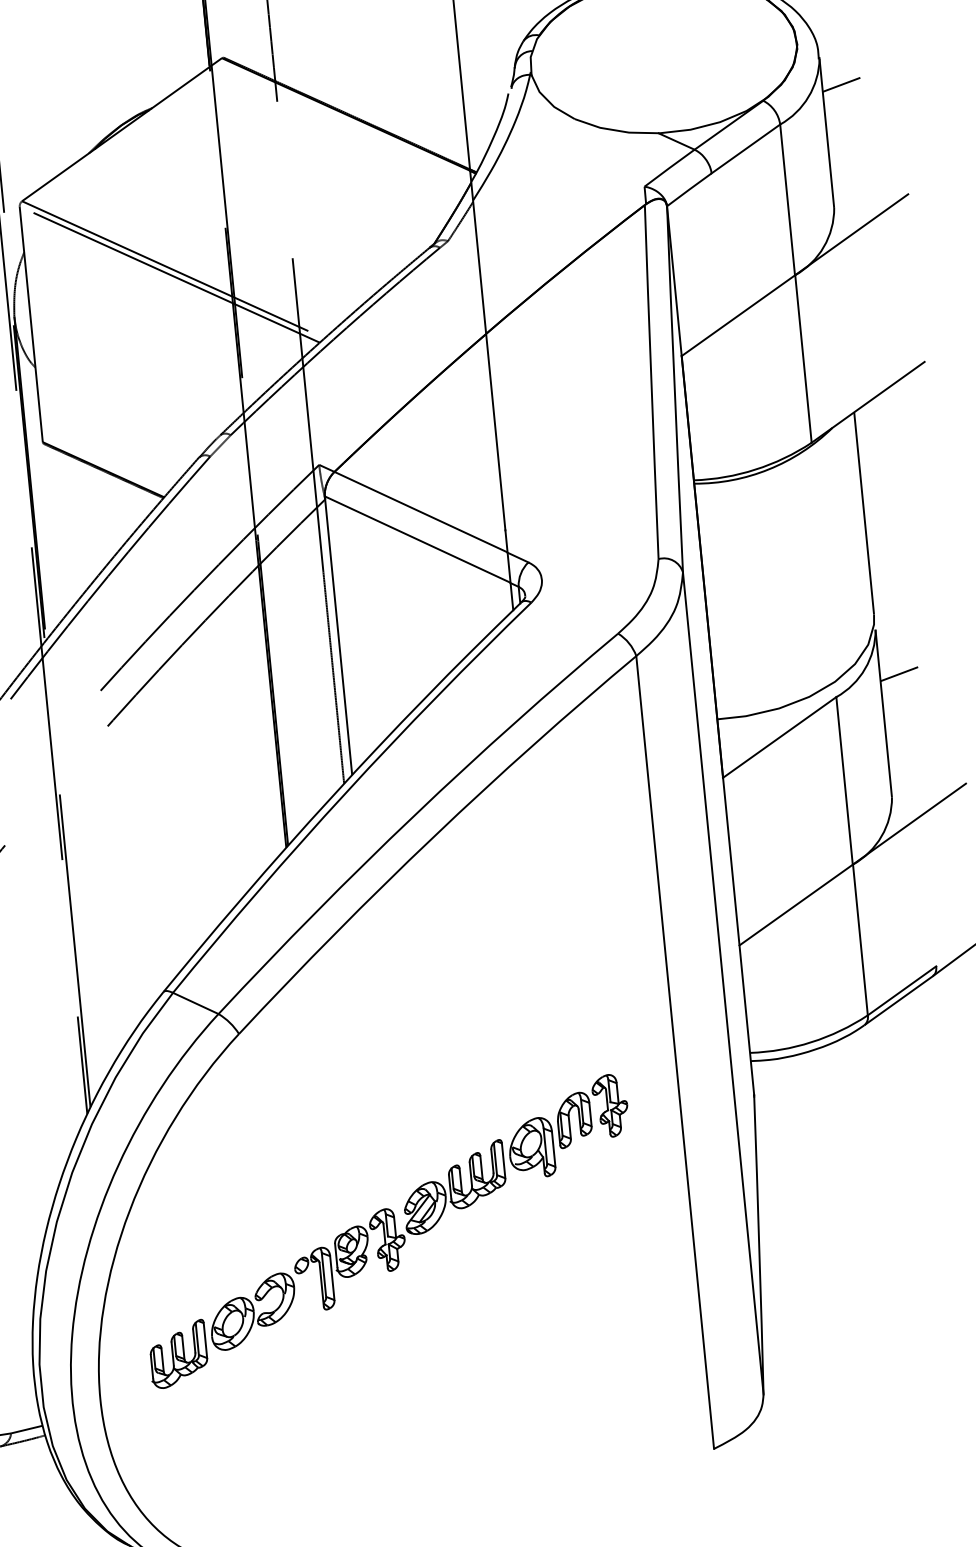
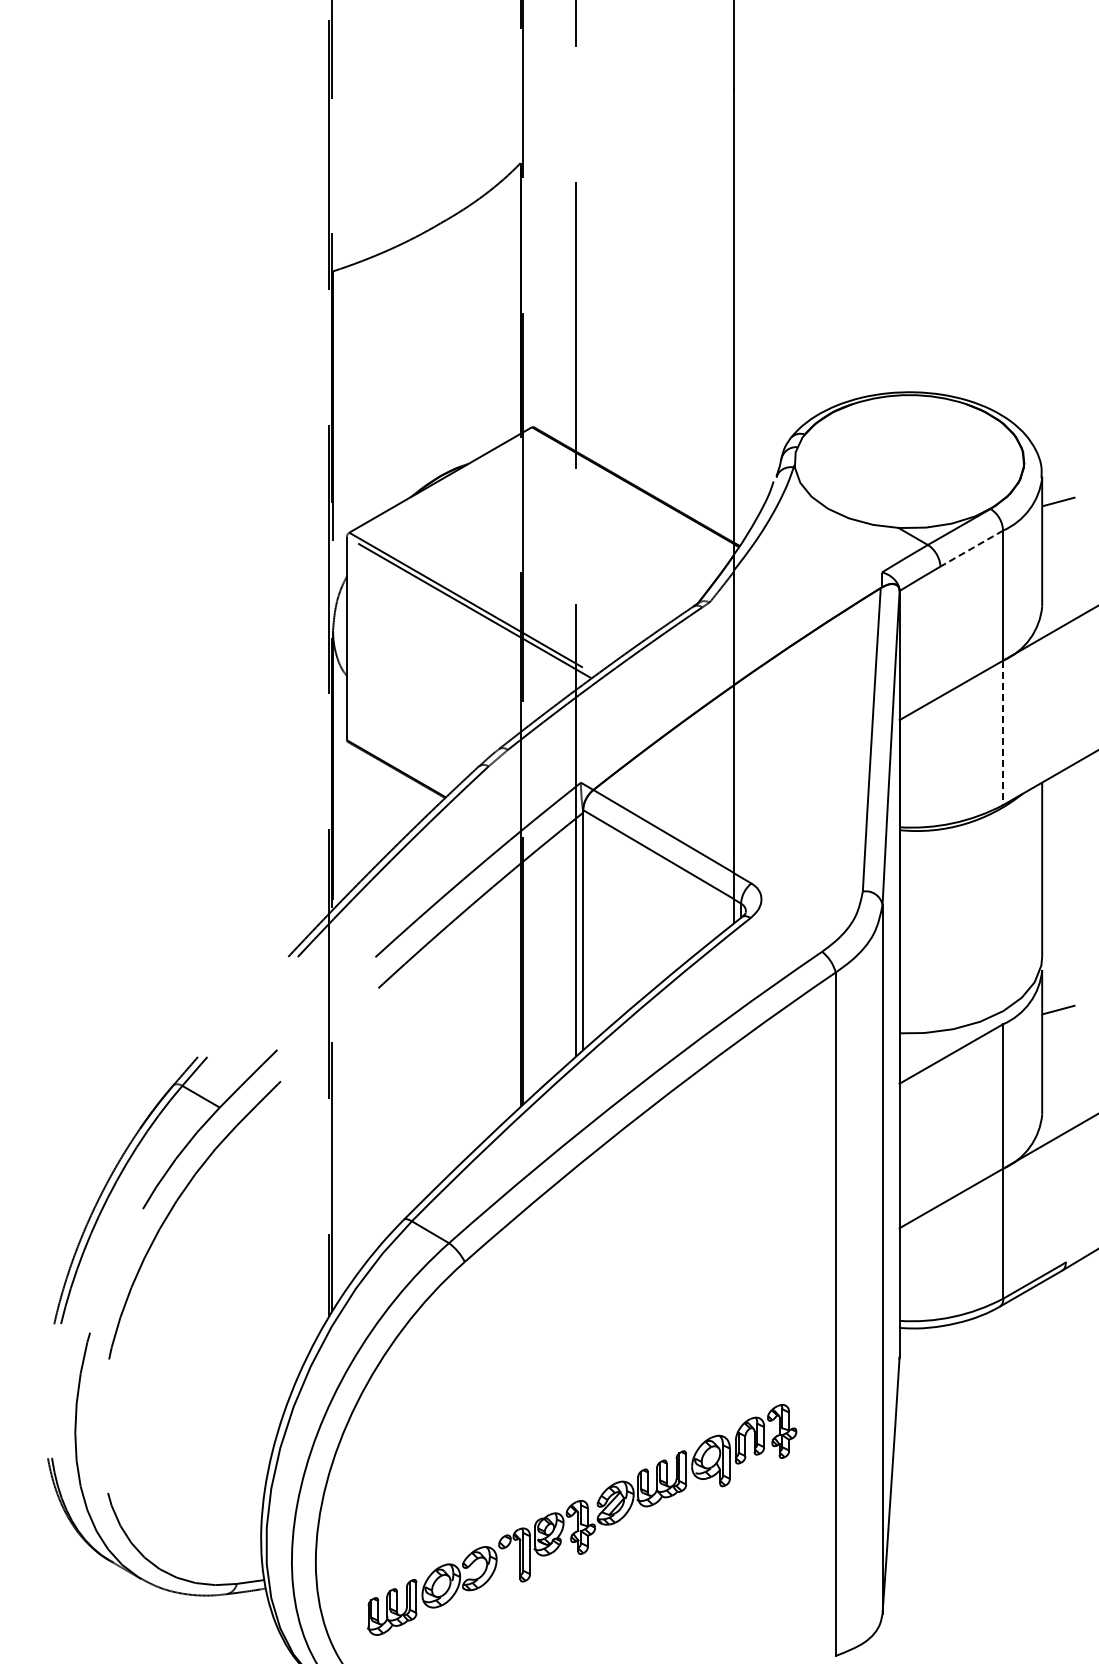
line: (745, 148) -> (971, 548), solid -> dashed
line: (803, 359) -> (1003, 733), solid -> dashed
part: (387, 1230) -> (581, 1519), moved

